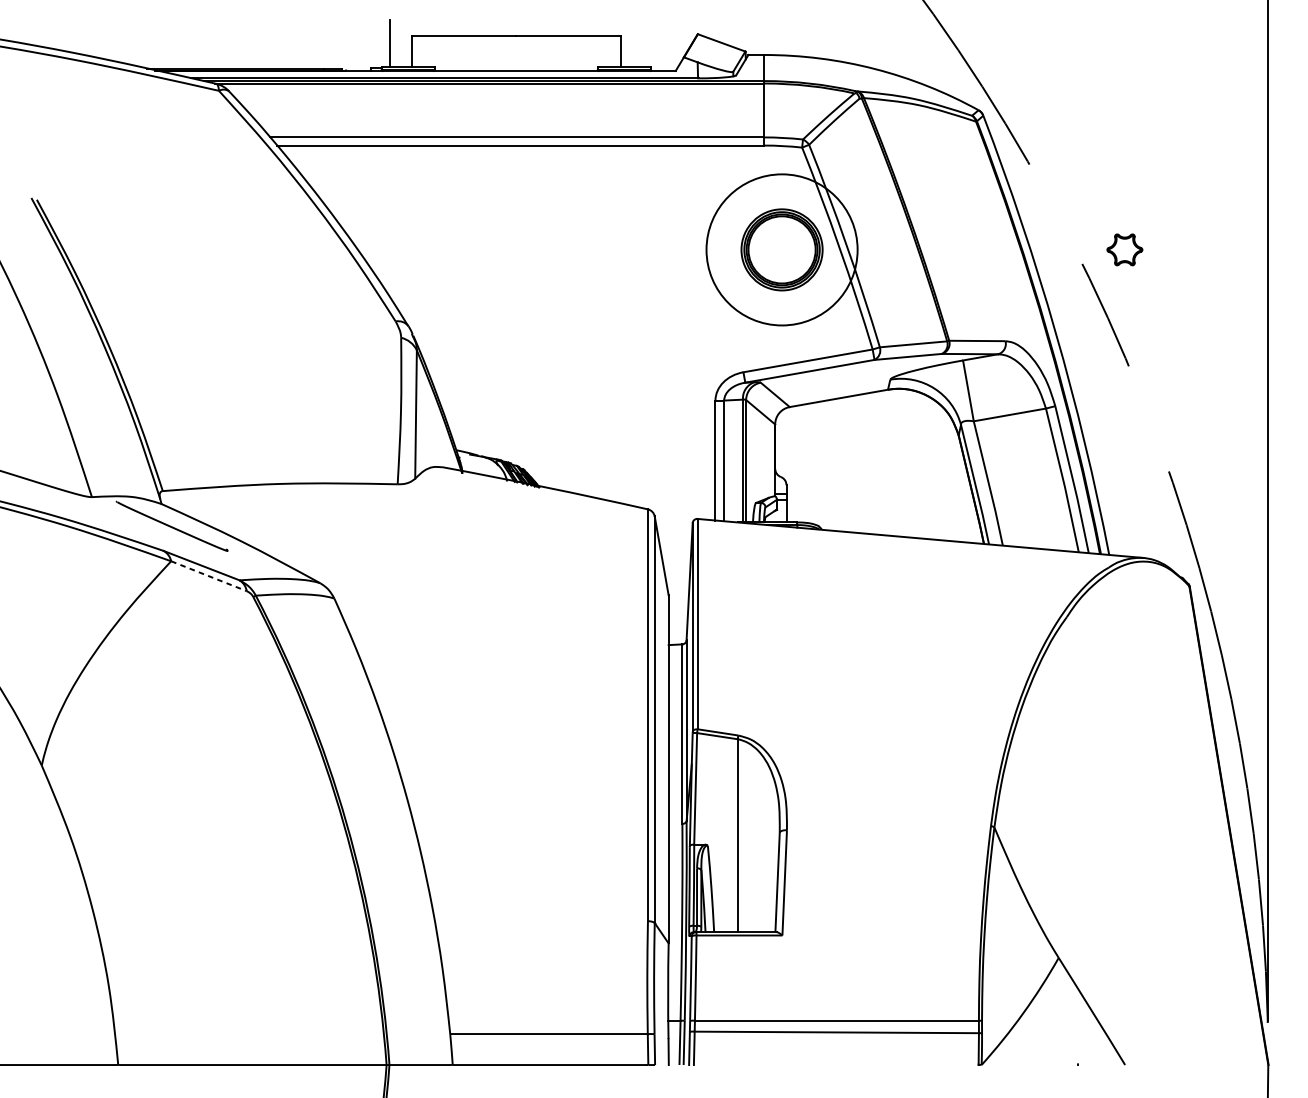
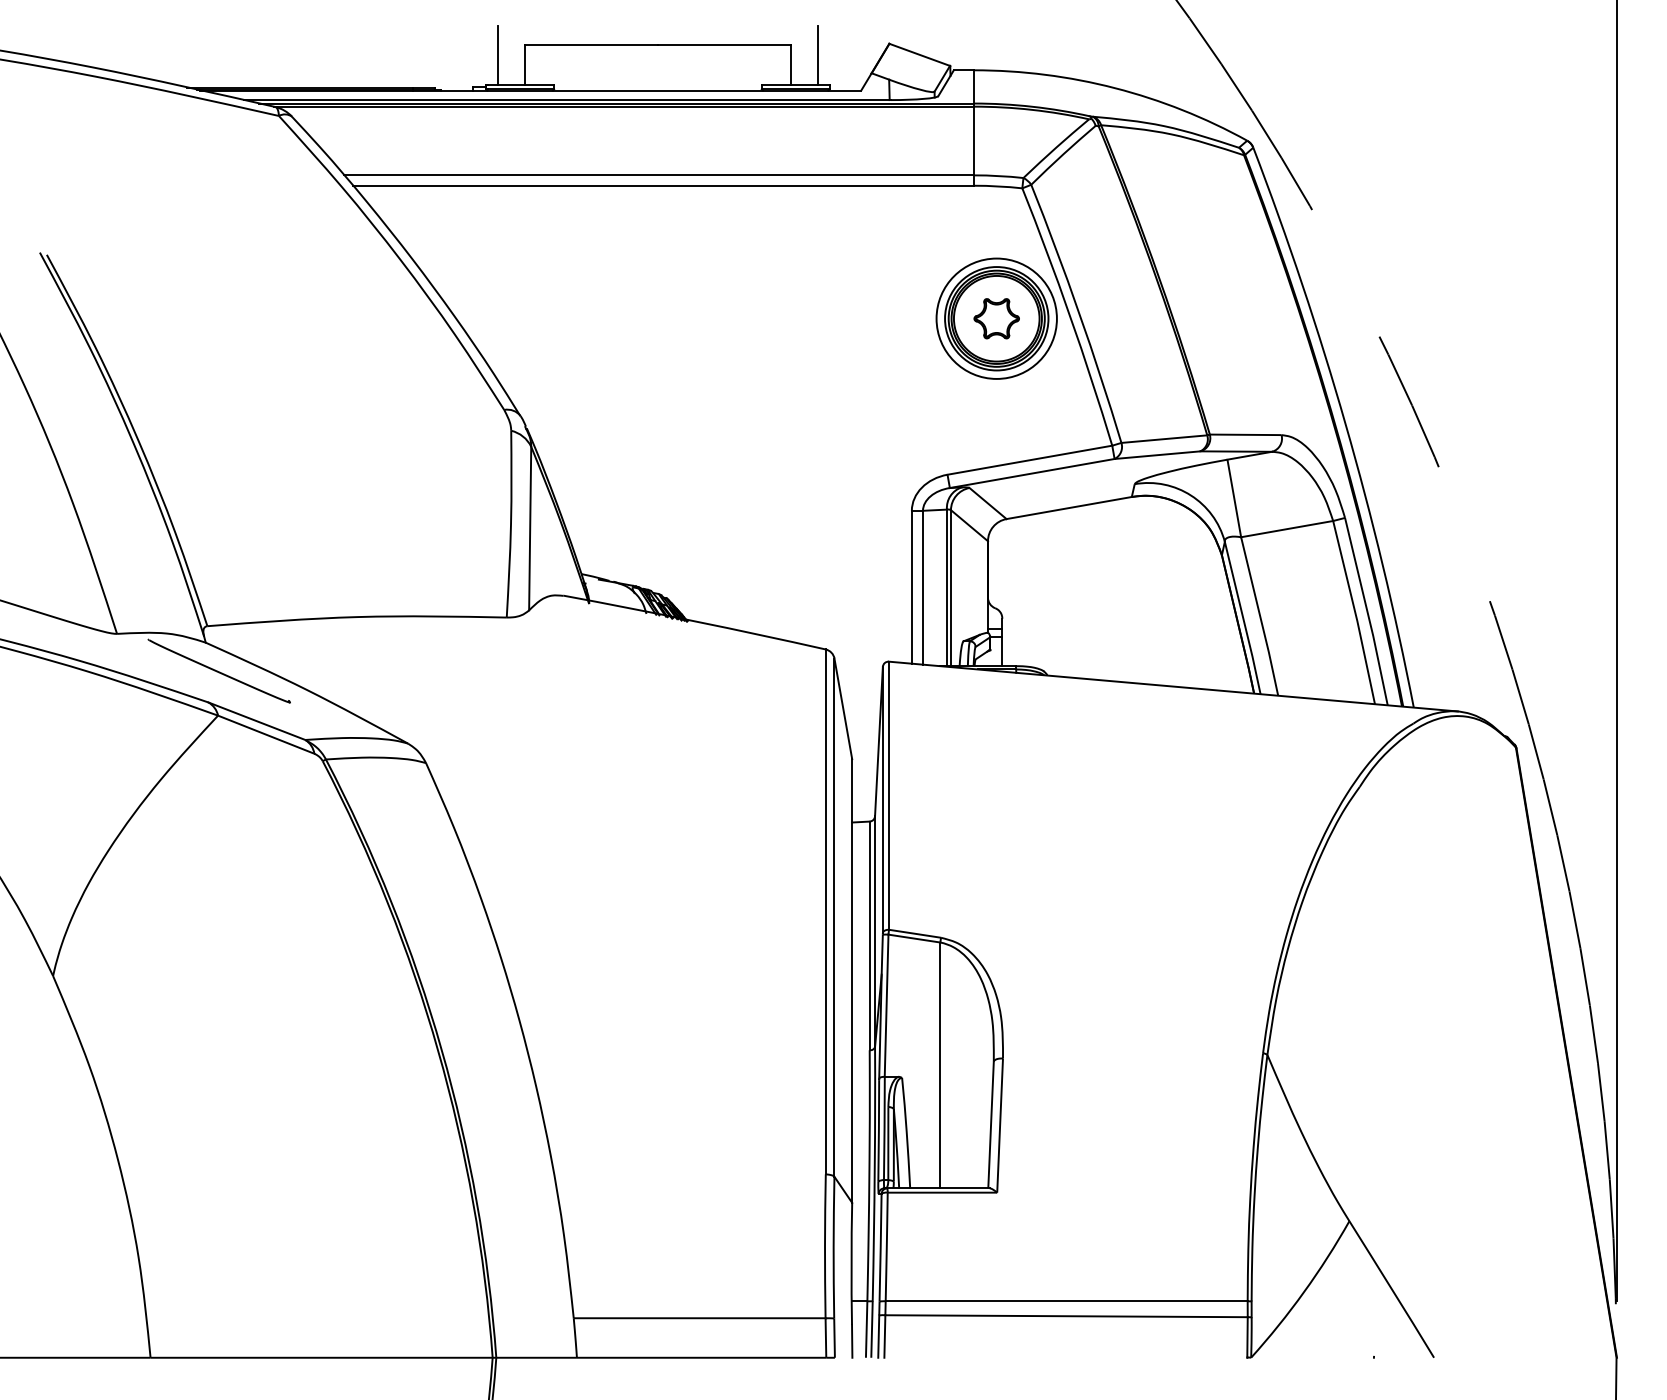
line: (642, 43) -> (818, 55), added
circle: (781, 249) -> (996, 318), size x0.62
part: (1124, 249) -> (996, 318), moved
line: (209, 576) -> (266, 734), dashed -> solid

